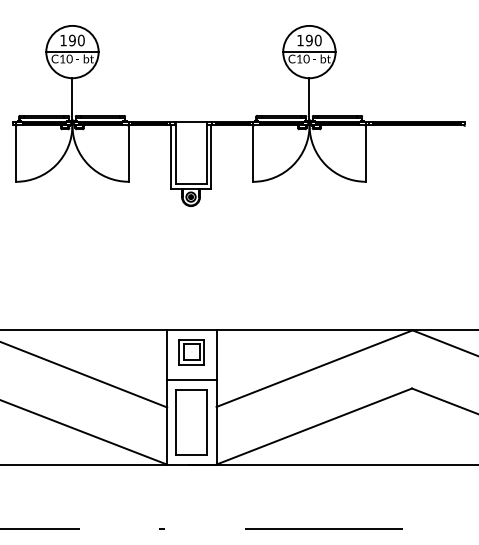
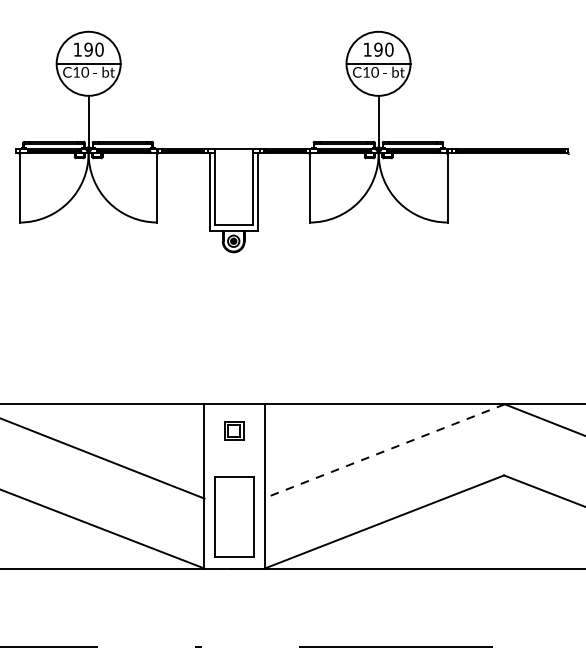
part: (191, 352) -> (234, 431), size x0.6
line: (314, 368) -> (384, 450), solid -> dashed
line: (191, 380) -> (234, 465), removed

